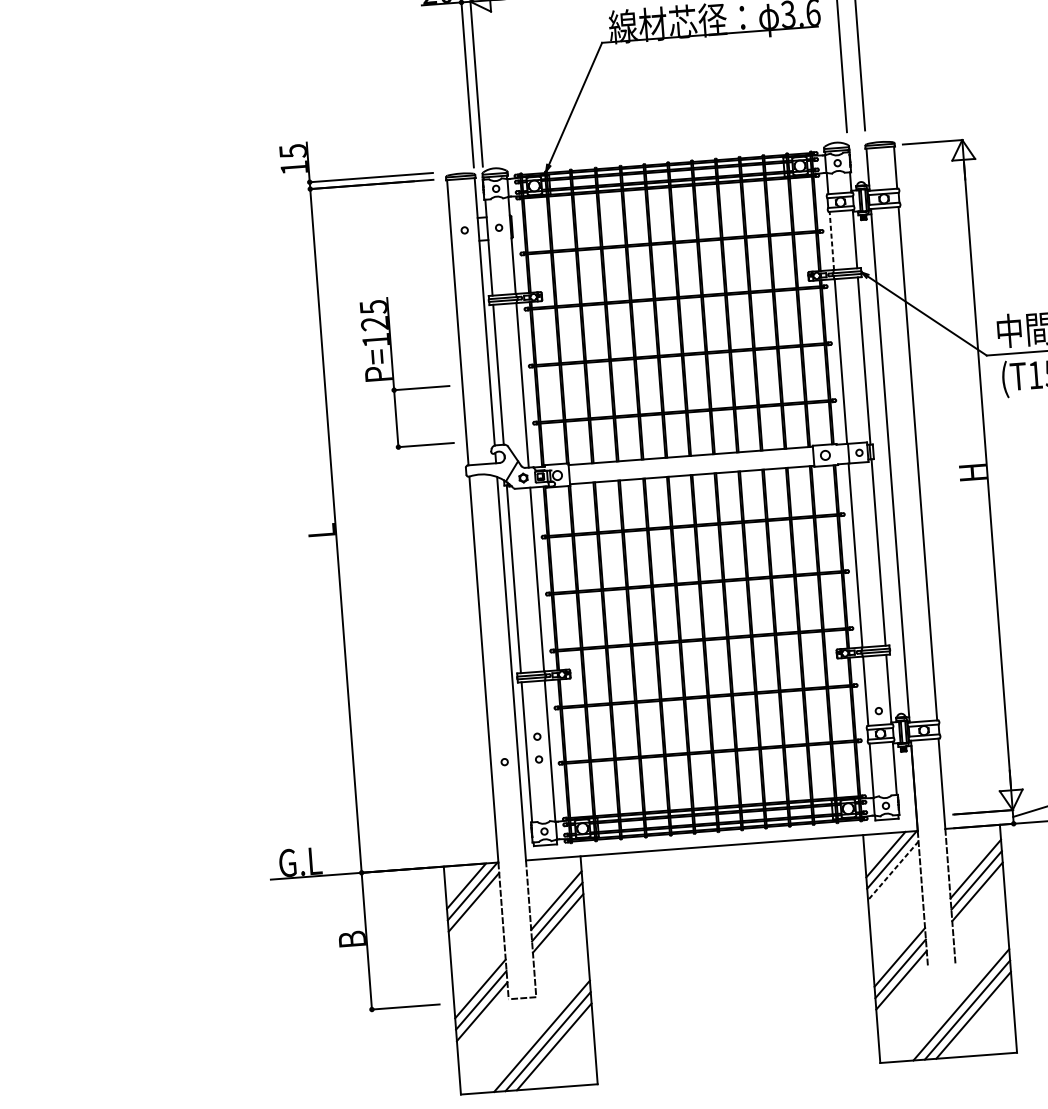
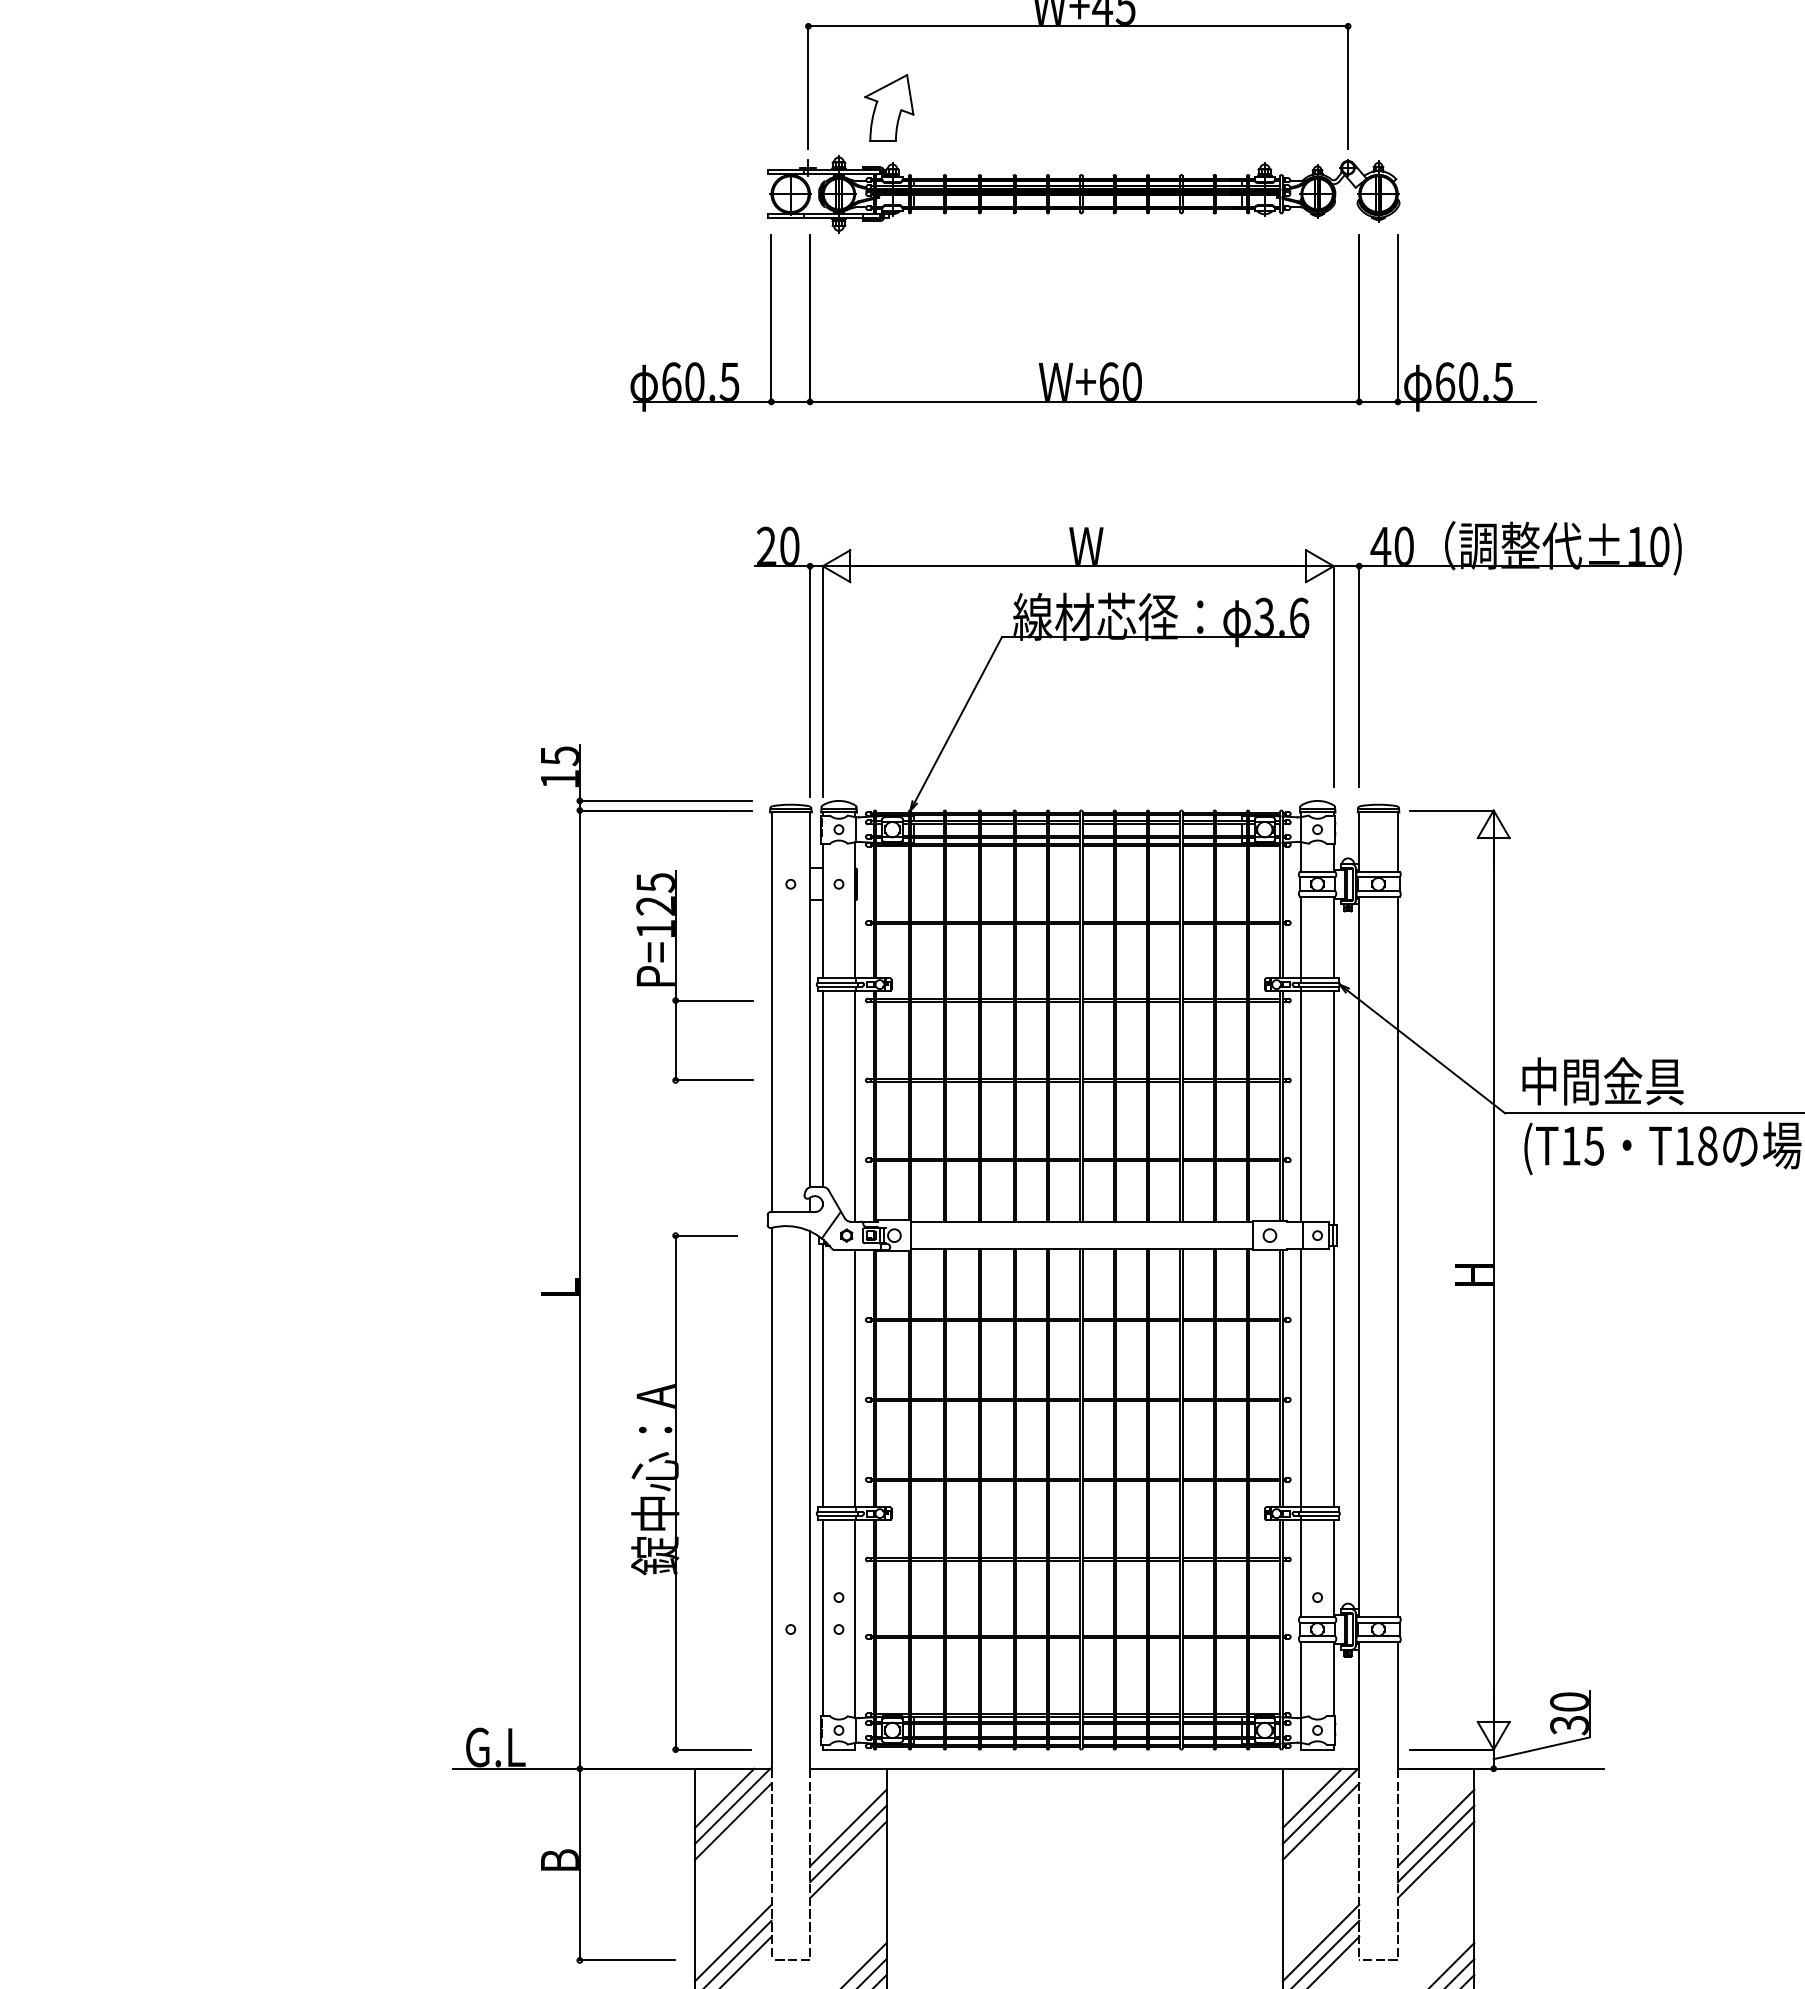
line: (831, 240) -> (1301, 937), dashed -> solid
part: (393, 372) -> (676, 976), moved
part: (415, 670) -> (676, 1492), added
line: (893, 871) -> (1320, 1822), dashed -> solid
line: (941, 966) -> (1378, 1960), added

